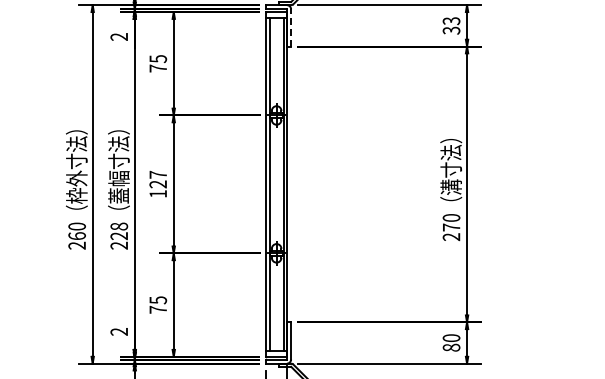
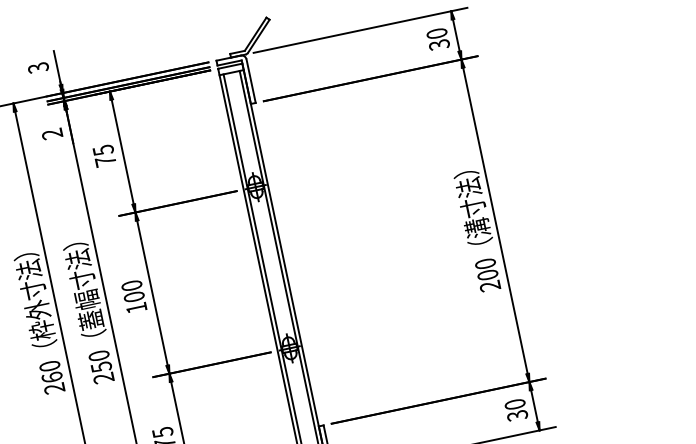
text: (451, 21) -> (437, 34), 33 -> 30
line: (291, 27) -> (251, 80), dashed -> solid
text: (158, 179) -> (133, 291), 127 -> 100
text: (451, 227) -> (487, 275), 270 -> 200
text: (119, 231) -> (100, 361), 228 -> 250
text: (451, 347) -> (517, 415), 80 -> 30

